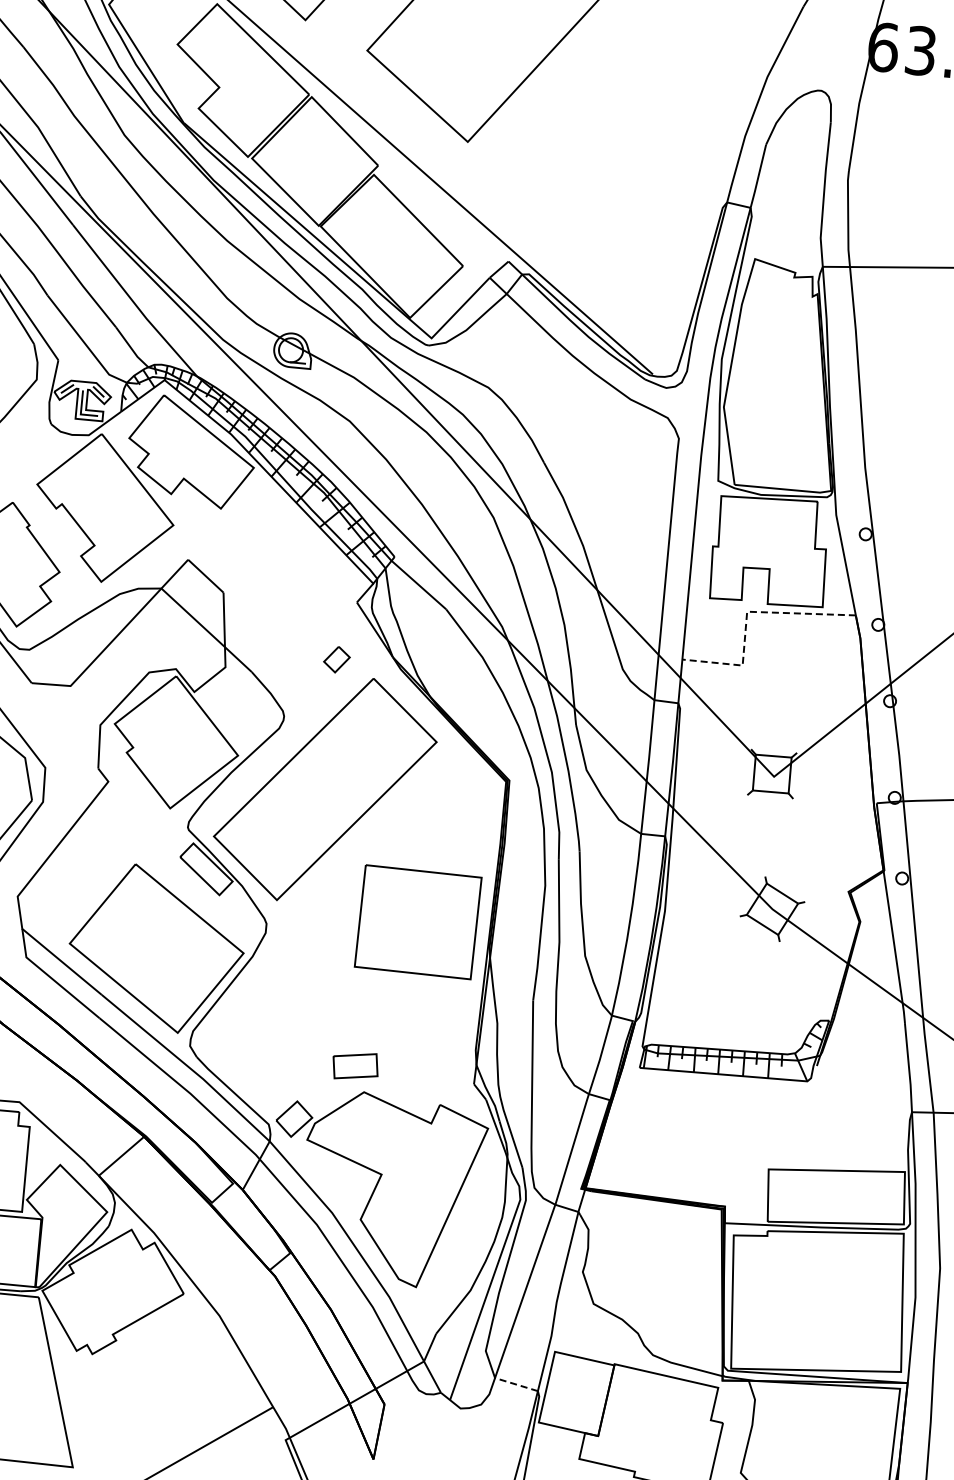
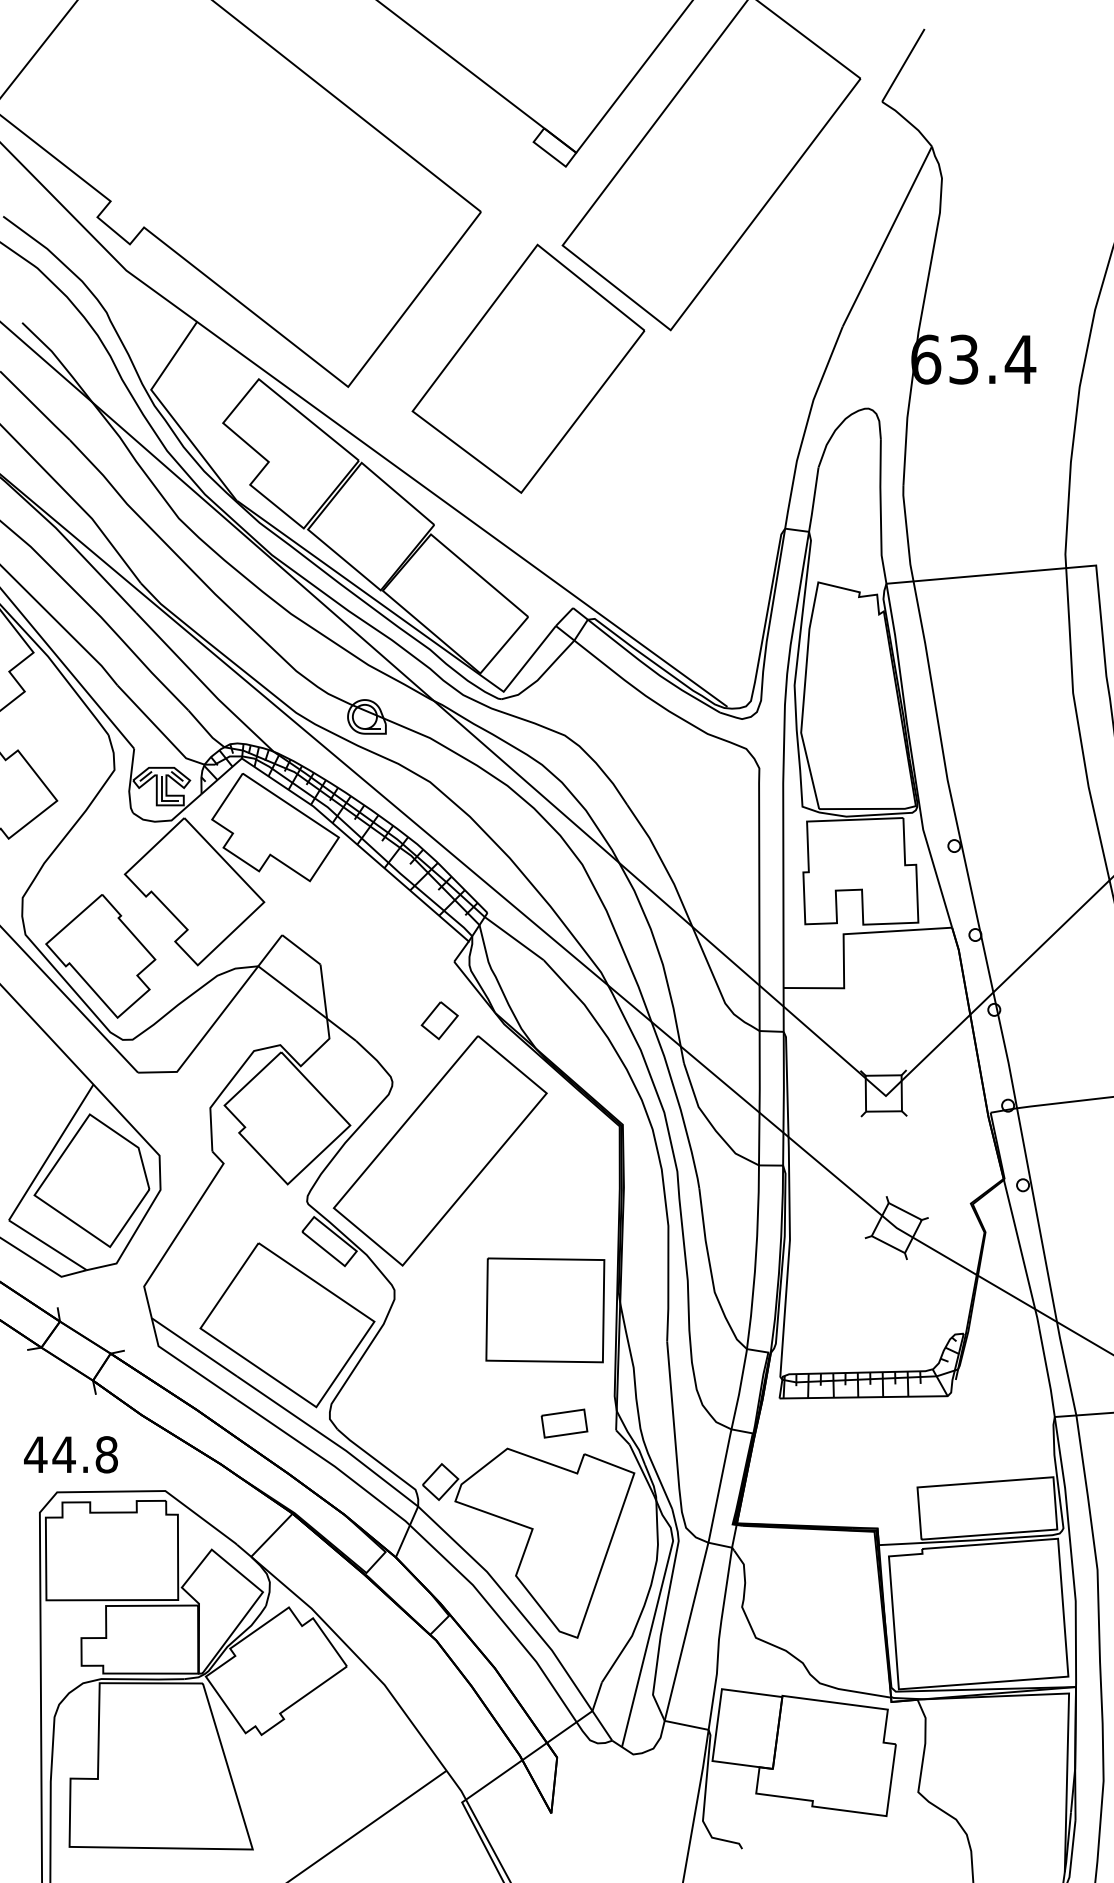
line: (746, 615) -> (843, 938), dashed -> solid
part: (336, 659) -> (439, 1020), size x1.43
part: (418, 922) -> (545, 1310), moved
part: (355, 1066) -> (564, 1423), moved
line: (516, 1384) -> (686, 1725), dashed -> solid

